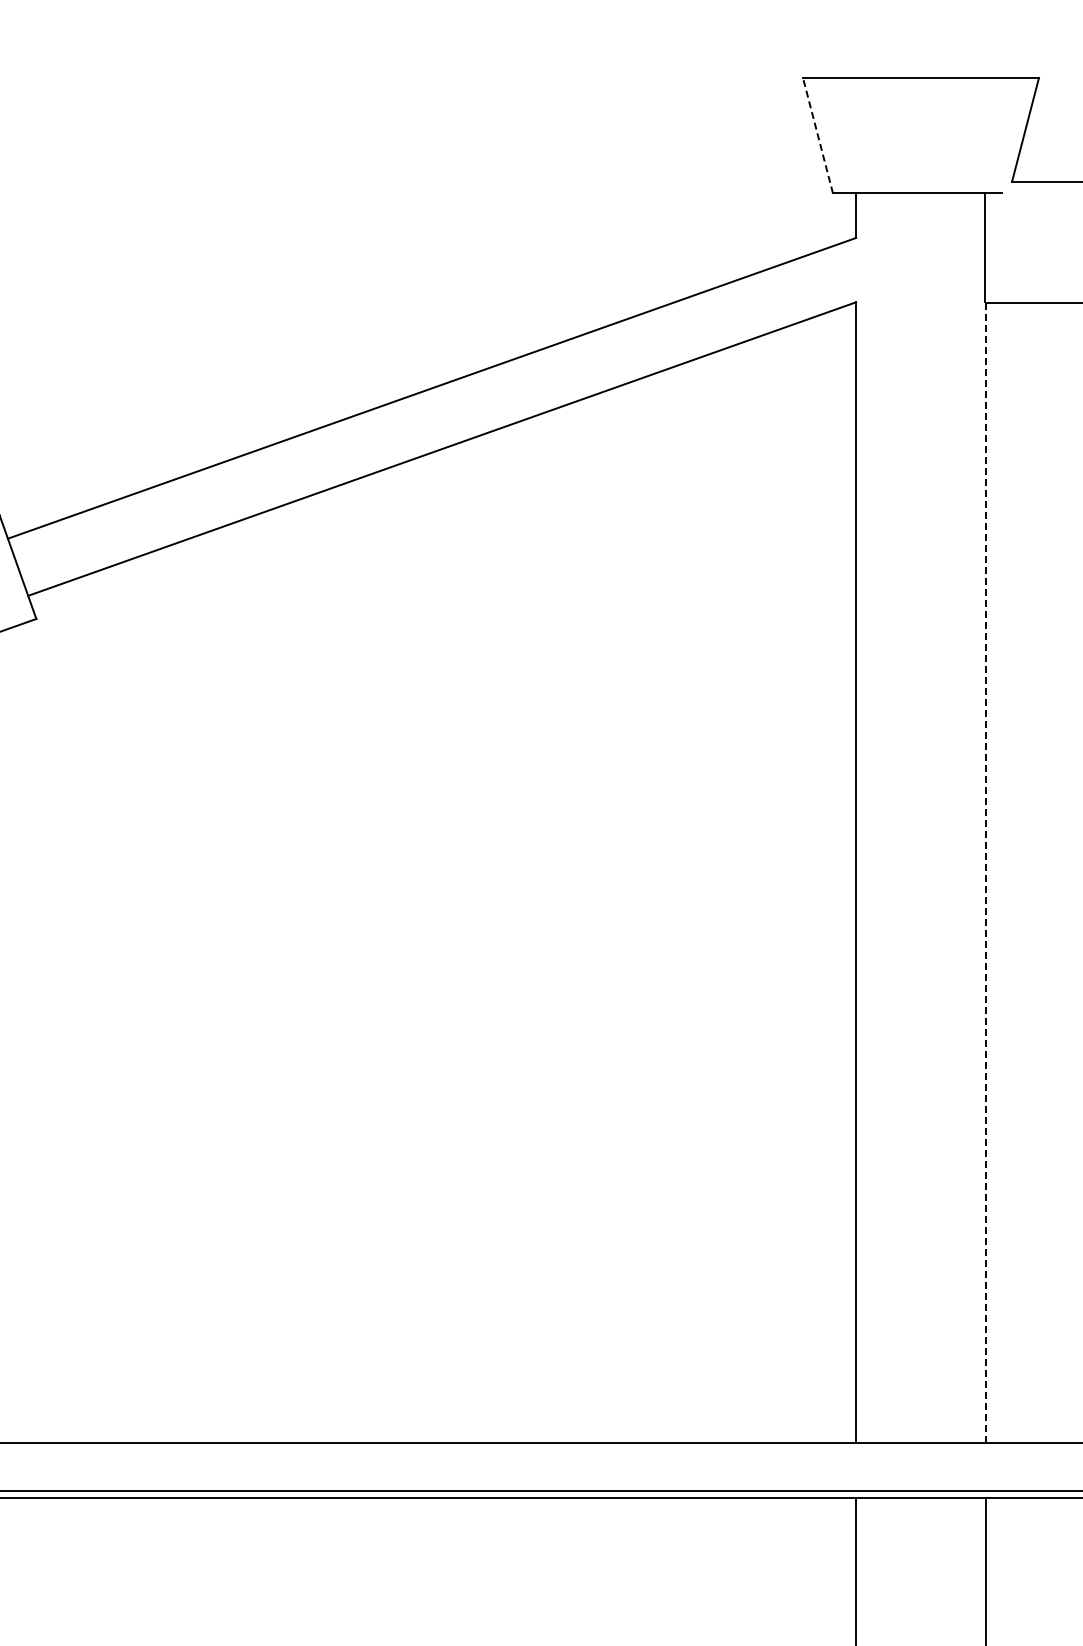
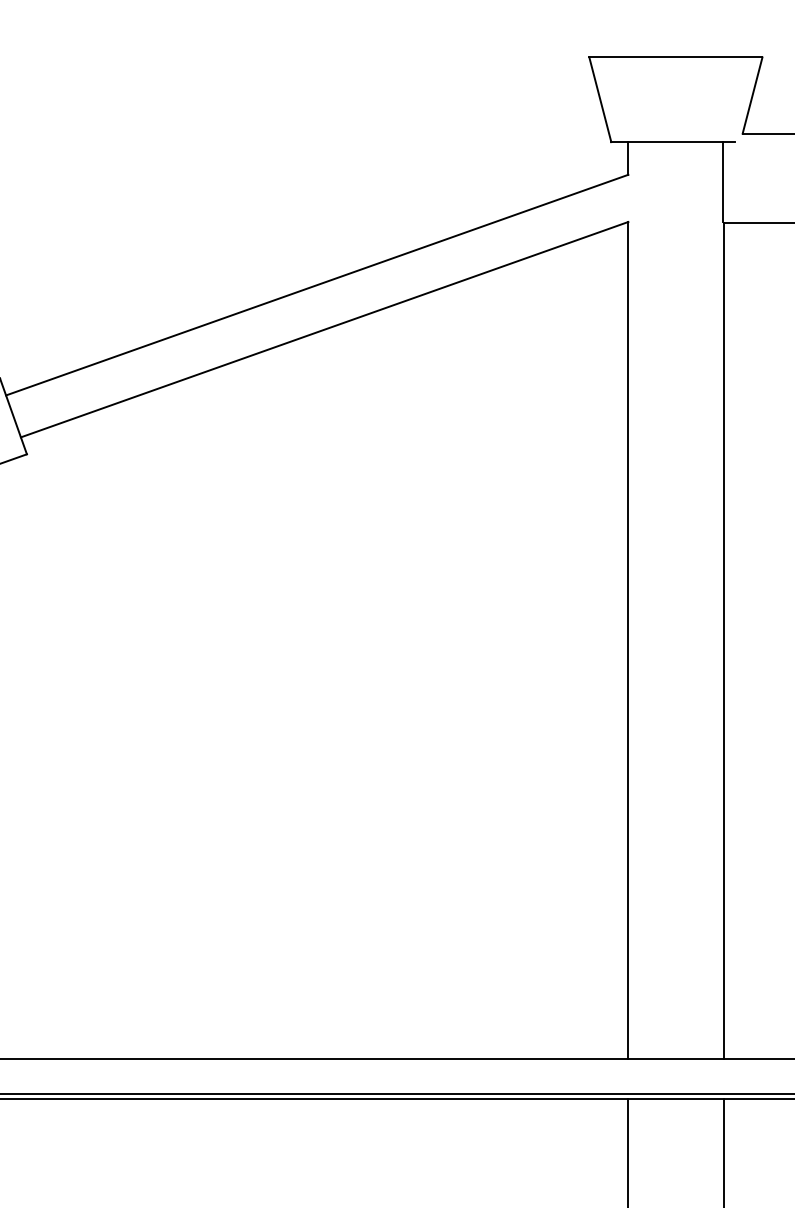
line: (818, 135) -> (600, 99), dashed -> solid
line: (985, 872) -> (723, 640), dashed -> solid

